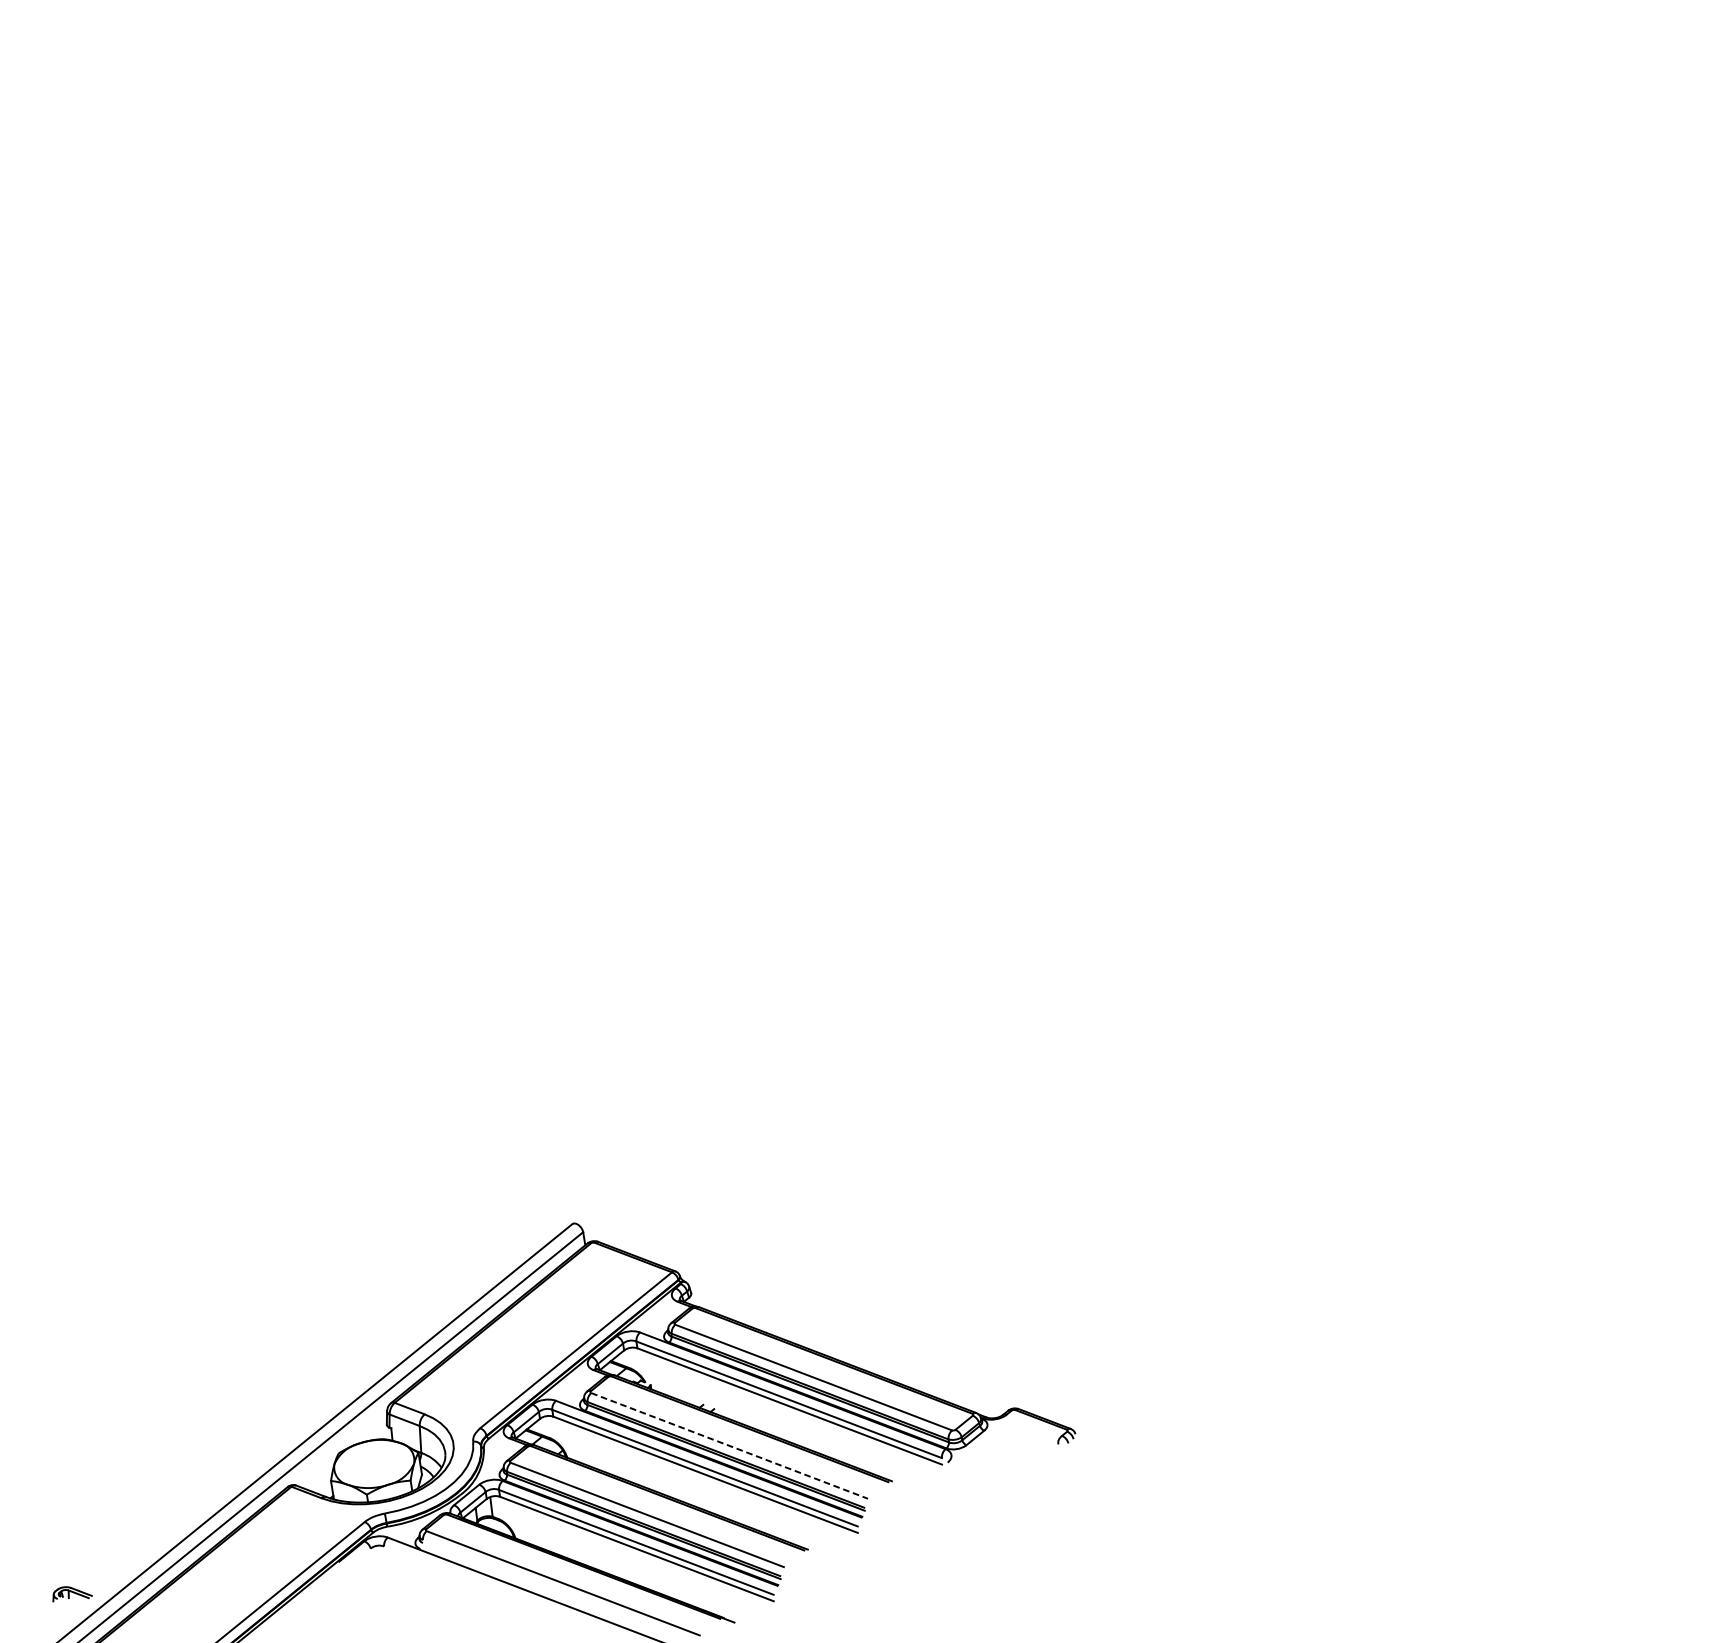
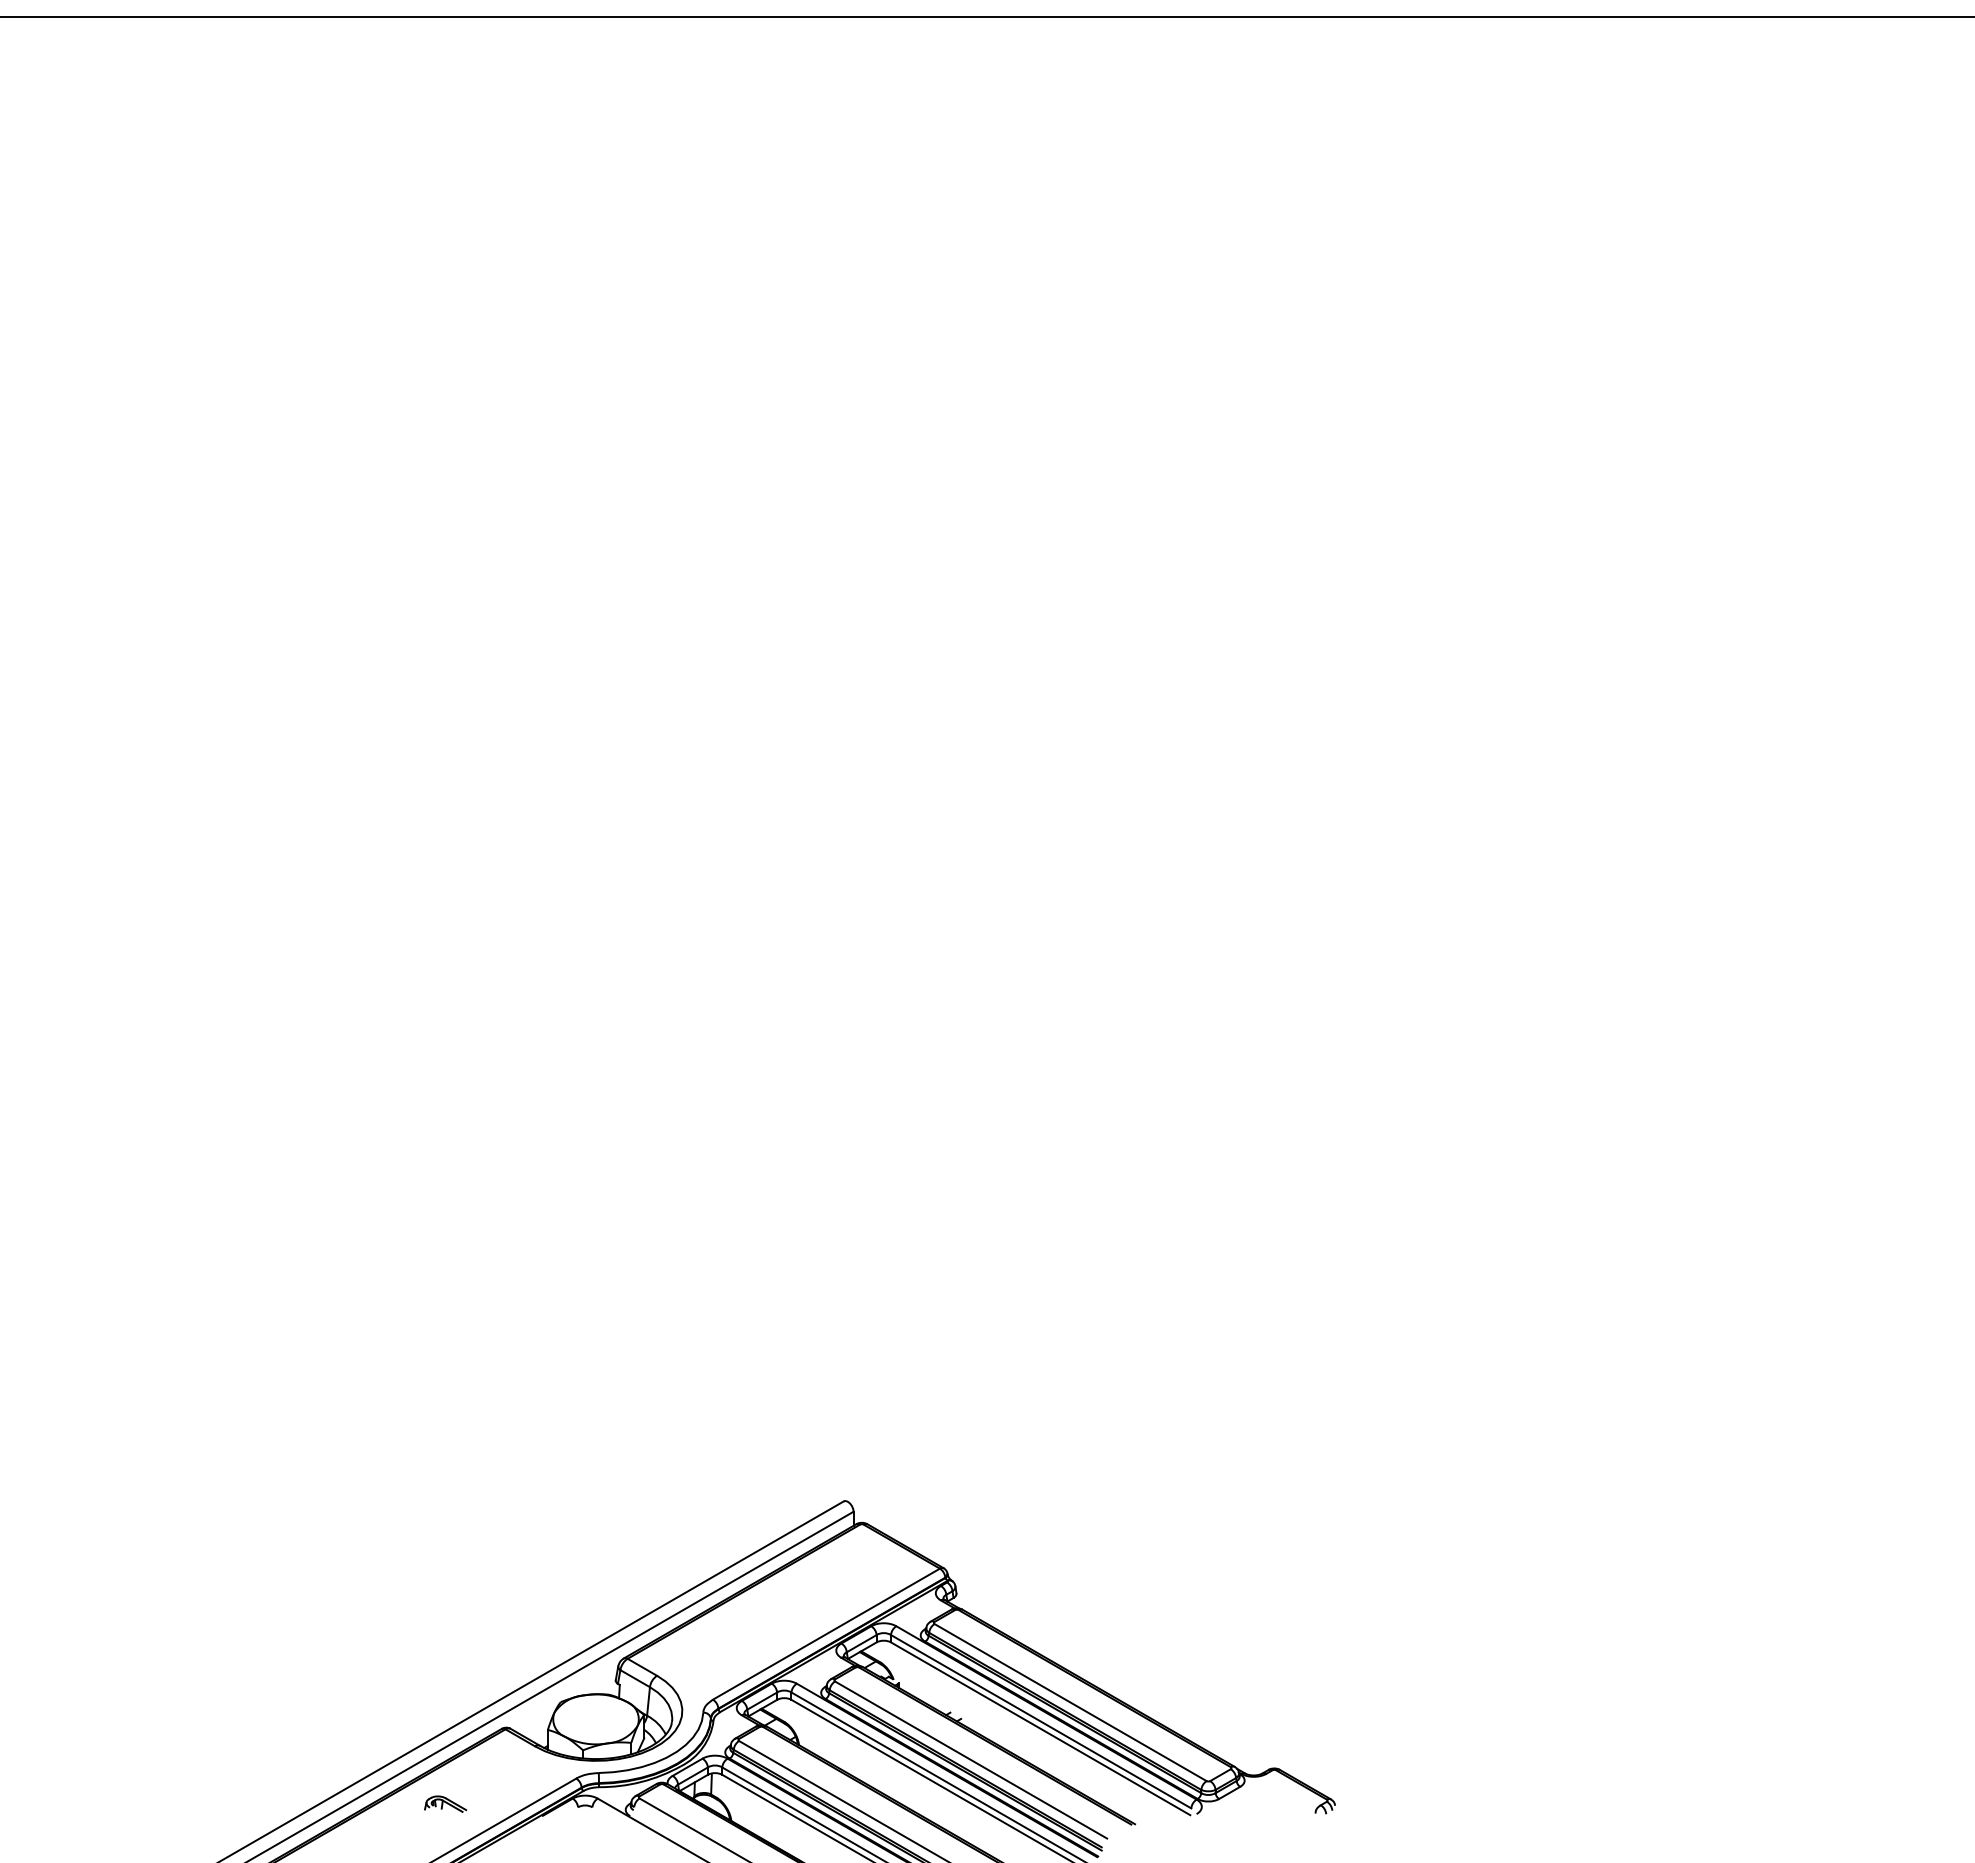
line: (730, 1446) -> (971, 1760), dashed -> solid
part: (71, 1592) -> (445, 1803), moved

